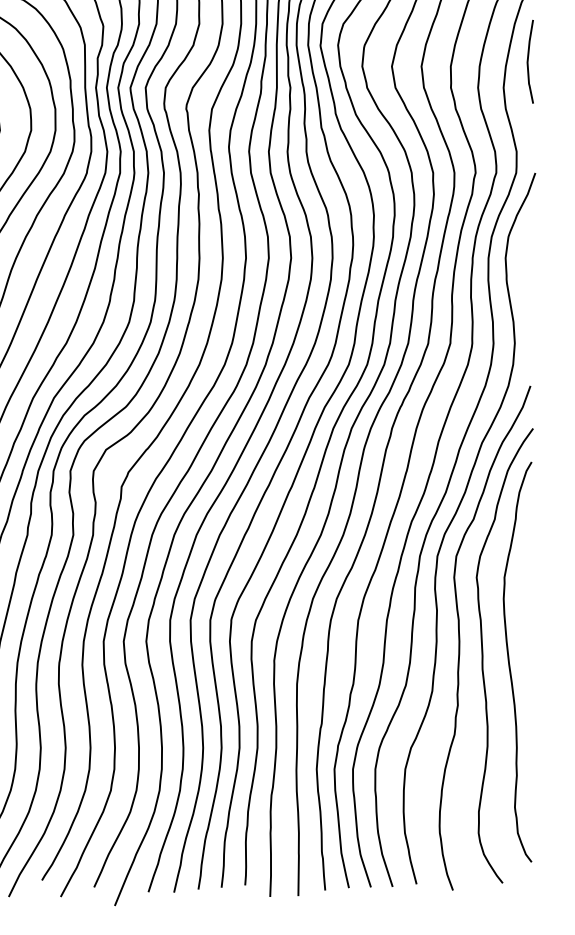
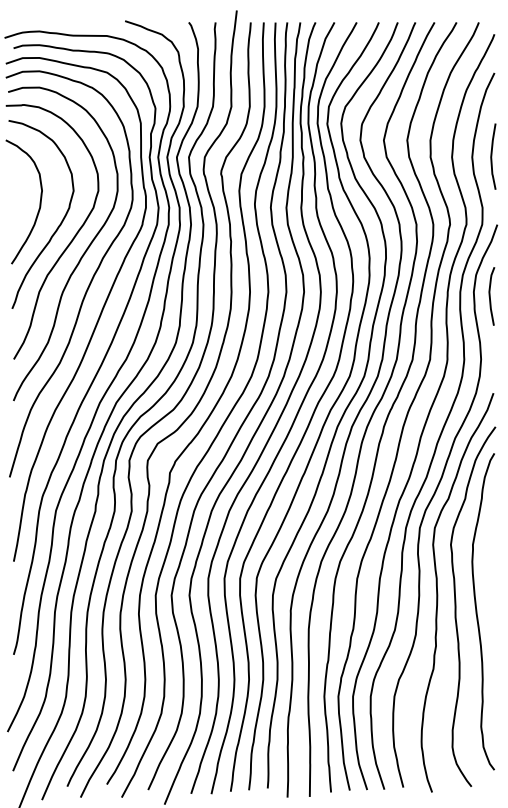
curve: (529, 61) -> (492, 156), moved
curve: (526, 263) -> (490, 296), added

